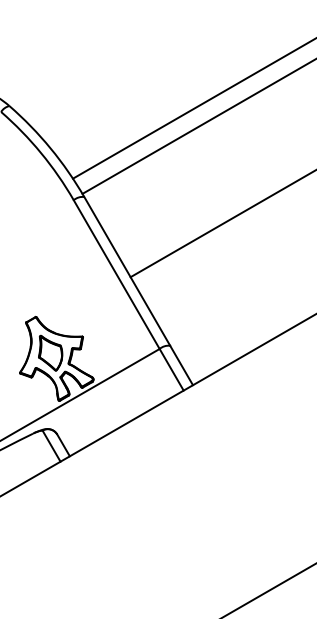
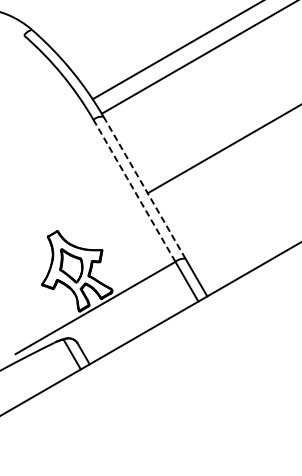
line: (127, 271) -> (144, 187), solid -> dashed
line: (116, 274) -> (134, 190), solid -> dashed

